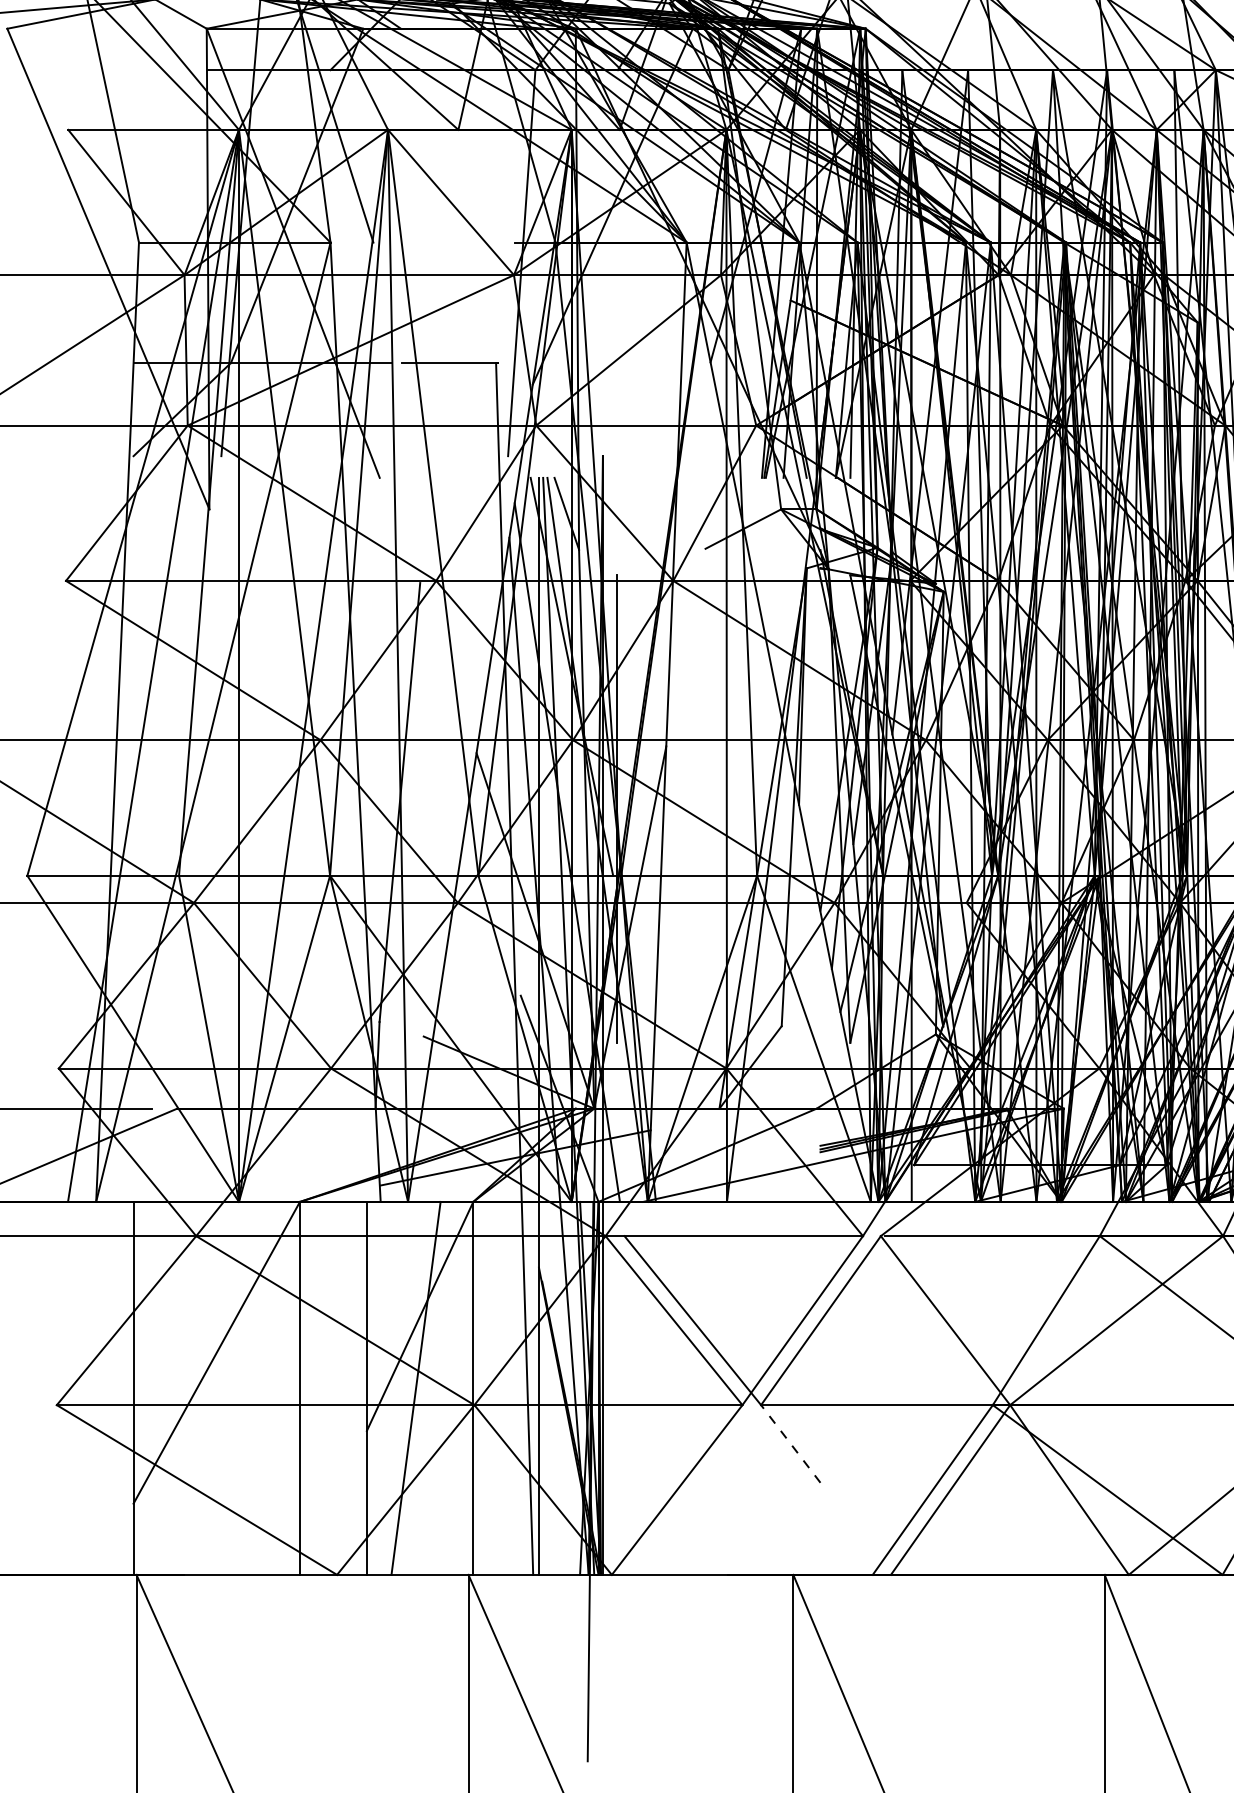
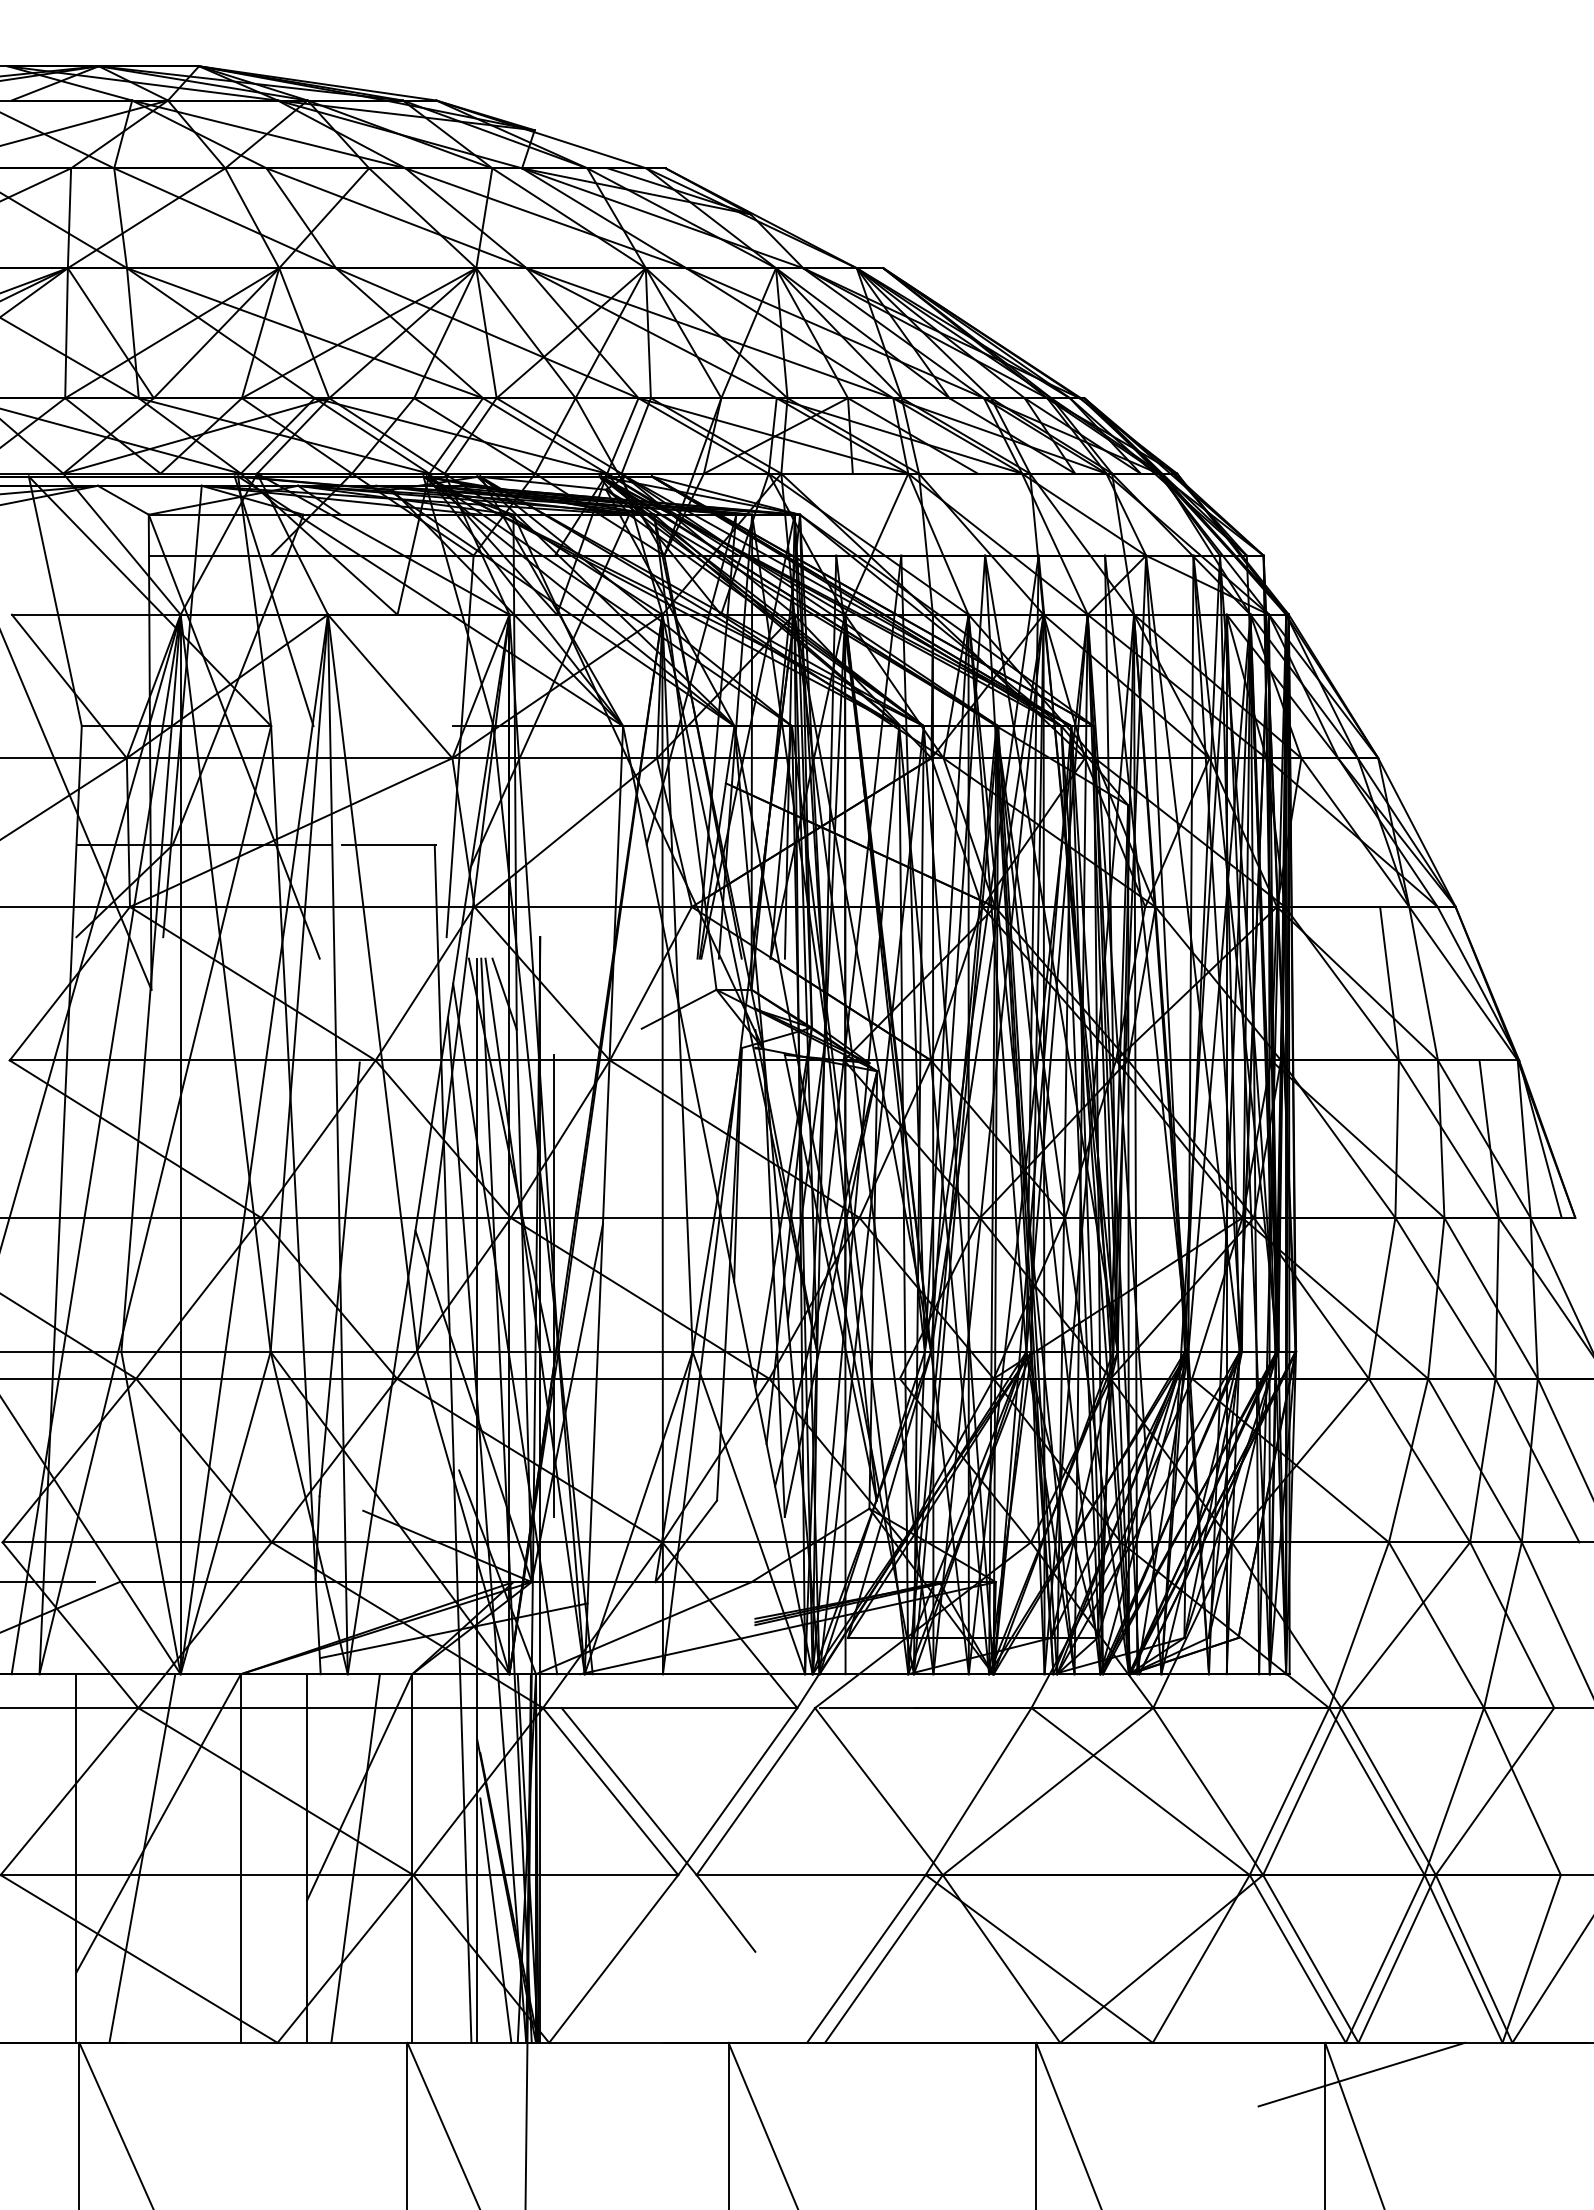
line: (200, 1388) -> (142, 1858), added
line: (790, 1444) -> (725, 1913), dashed -> solid
line: (557, 1451) -> (495, 1920), added

